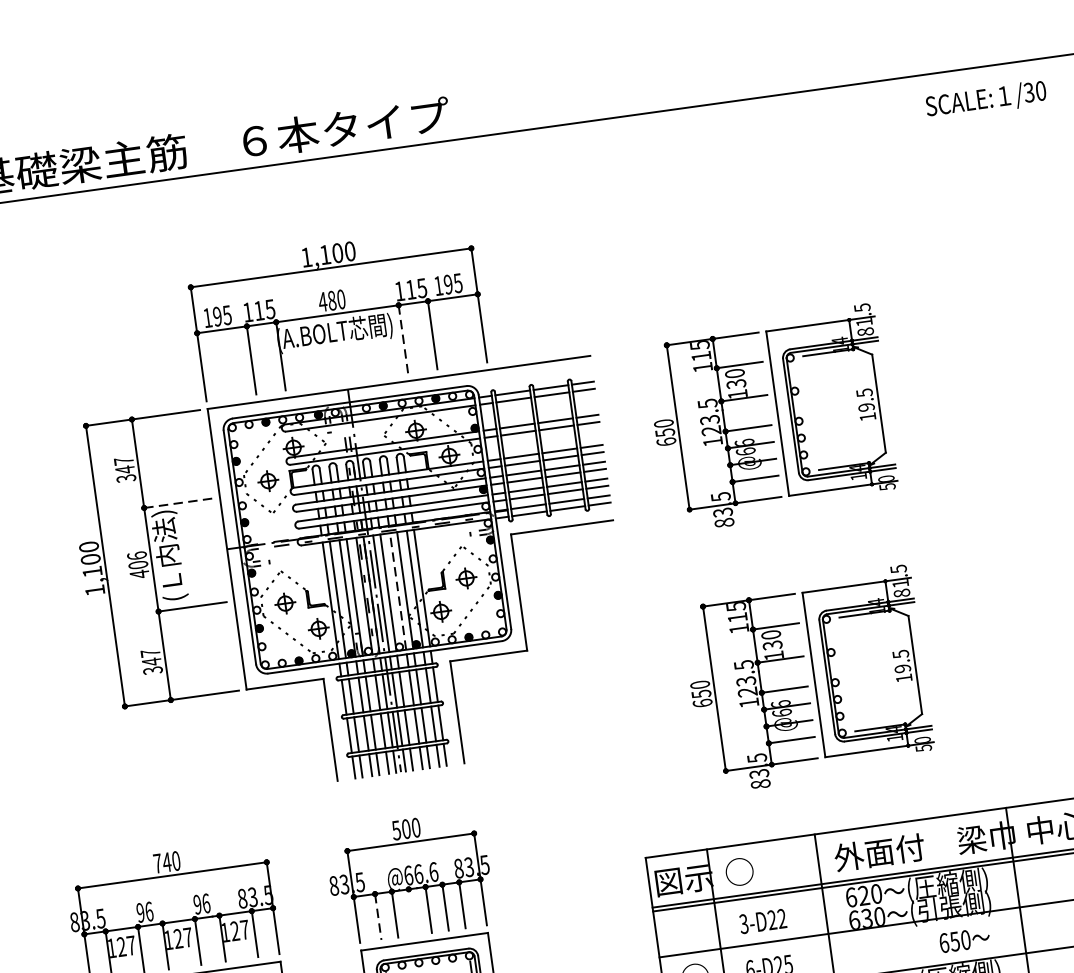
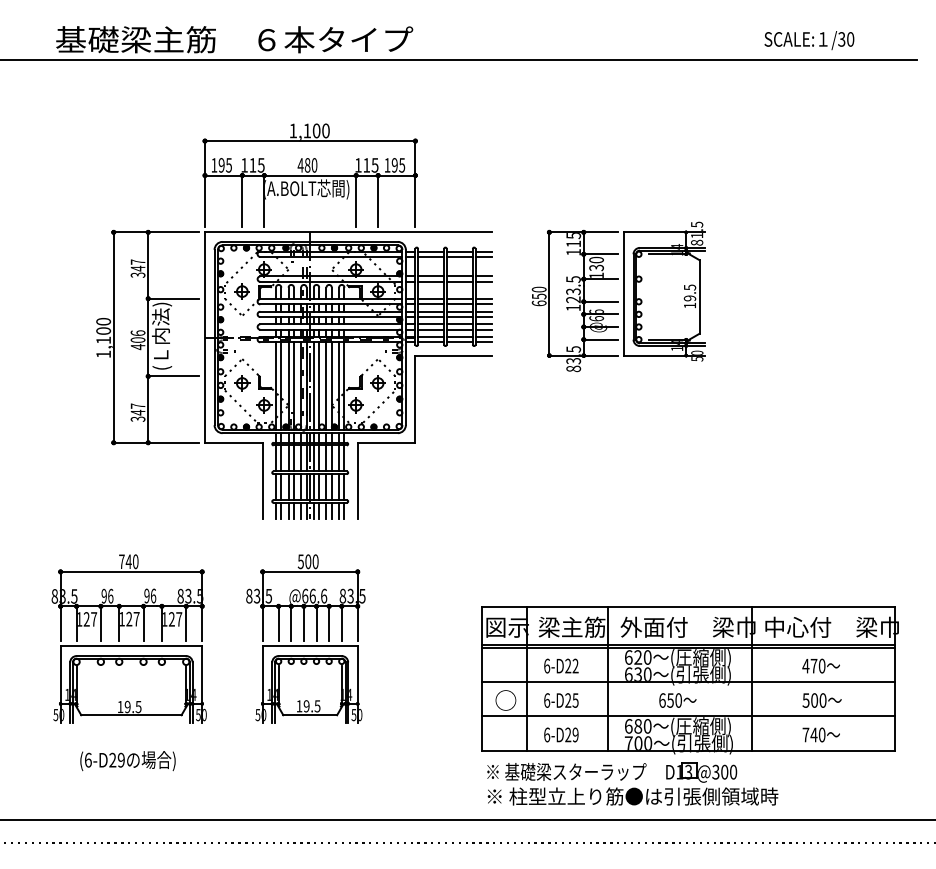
text: (986, 100) -> (809, 40), moved
line: (403, 339) -> (356, 201), dashed -> solid
line: (177, 503) -> (173, 298), dashed -> solid
line: (398, 592) -> (326, 386), dashed -> solid
part: (807, 679) -> (618, 492), removed
text: (769, 866) -> (571, 626), ○ -> 梁主筋
line: (411, 912) -> (303, 623), added
line: (378, 918) -> (278, 624), dashed -> solid
text: (744, 923) -> (547, 665), 3-D22 -> 6-D22
text: (964, 940) -> (677, 700), moved

